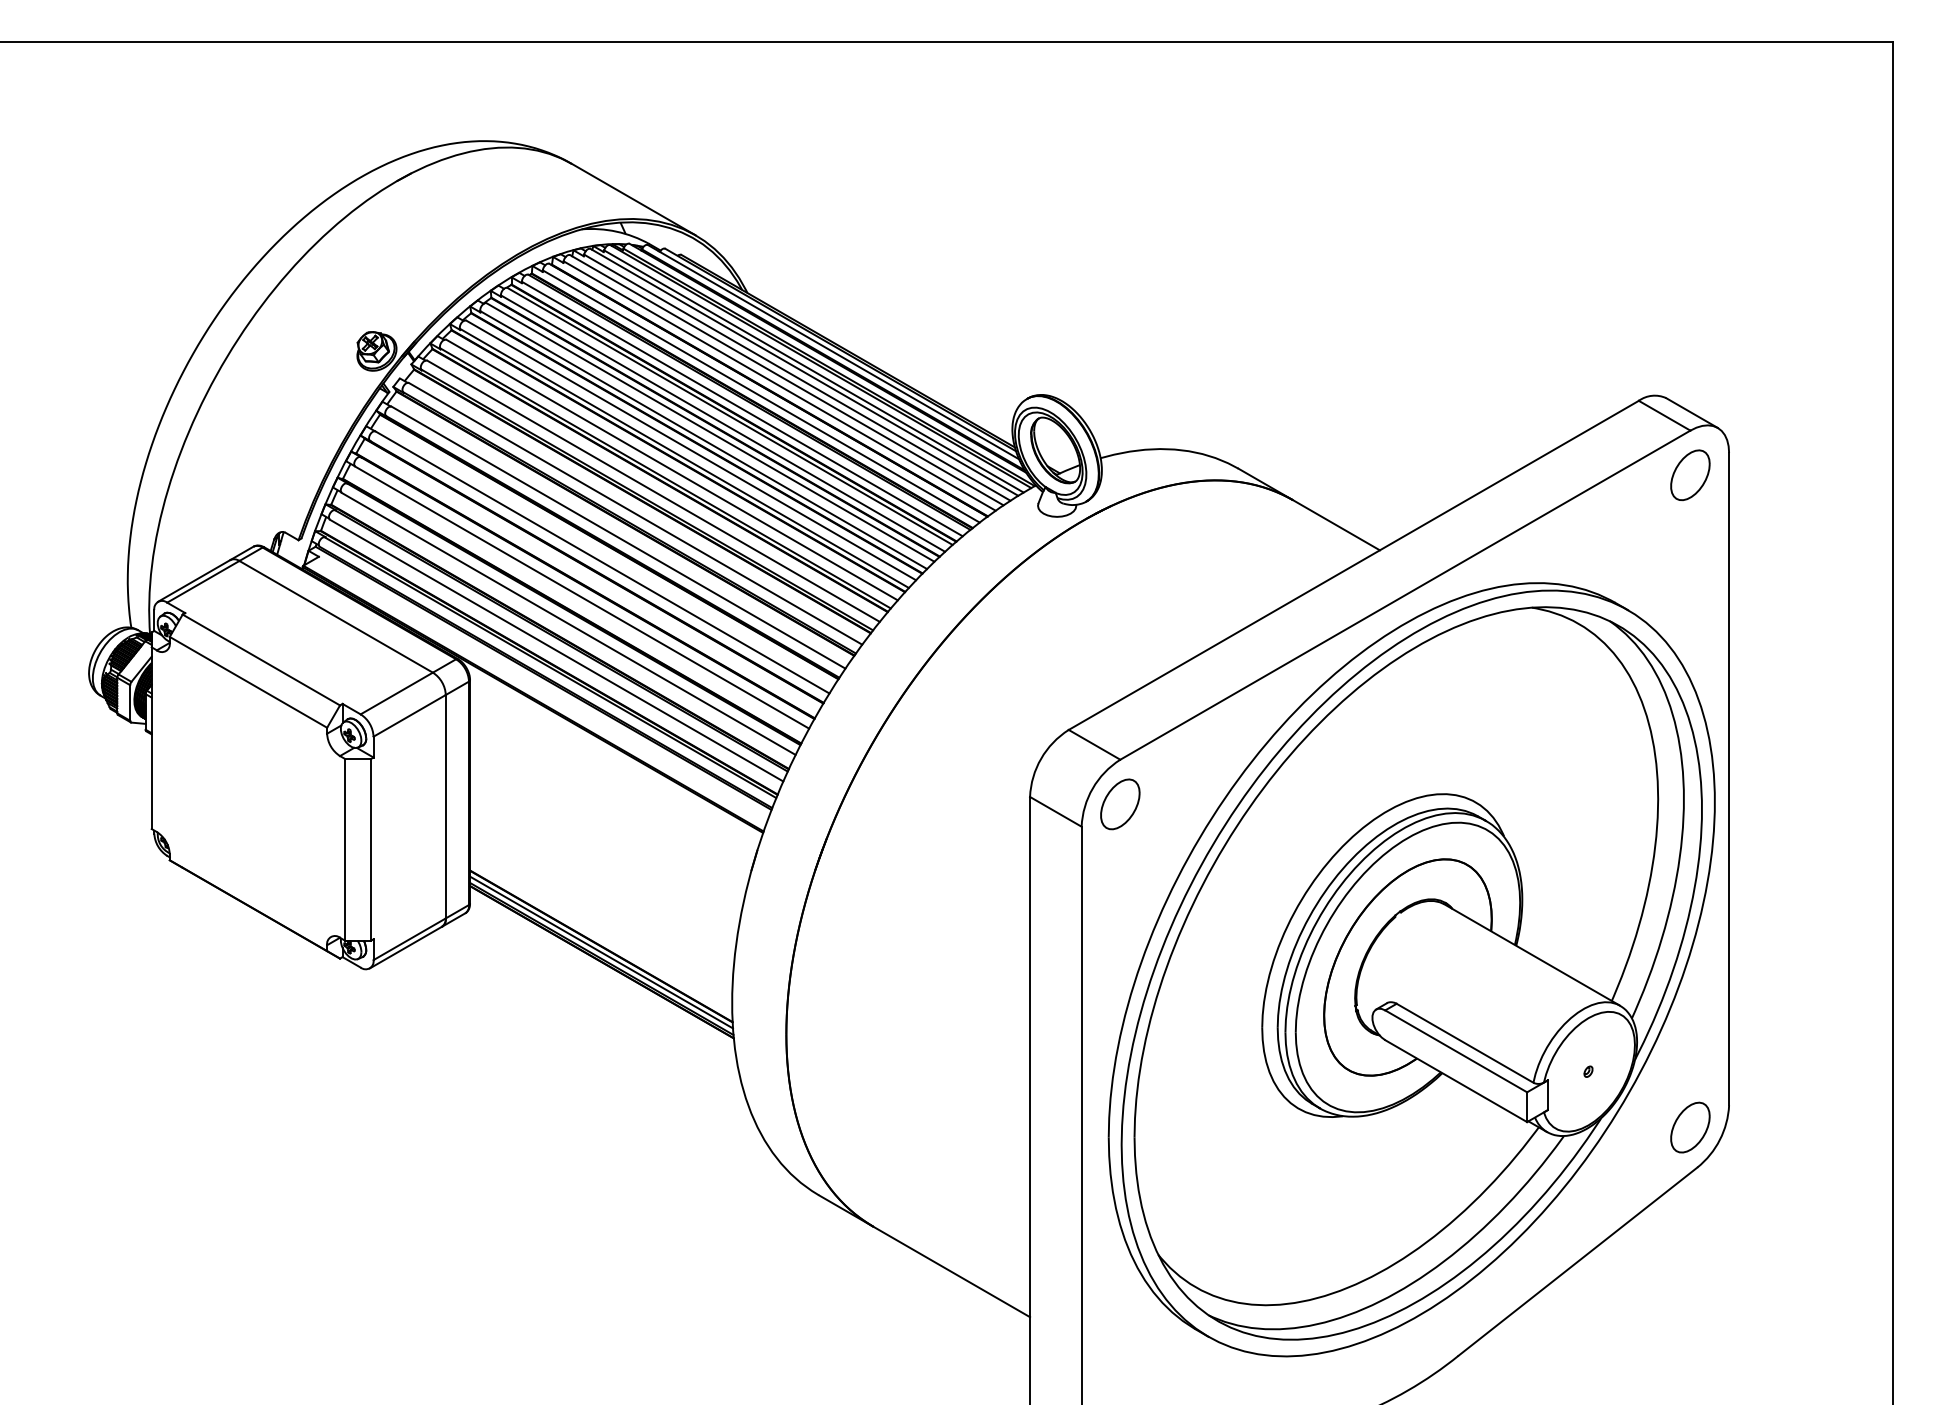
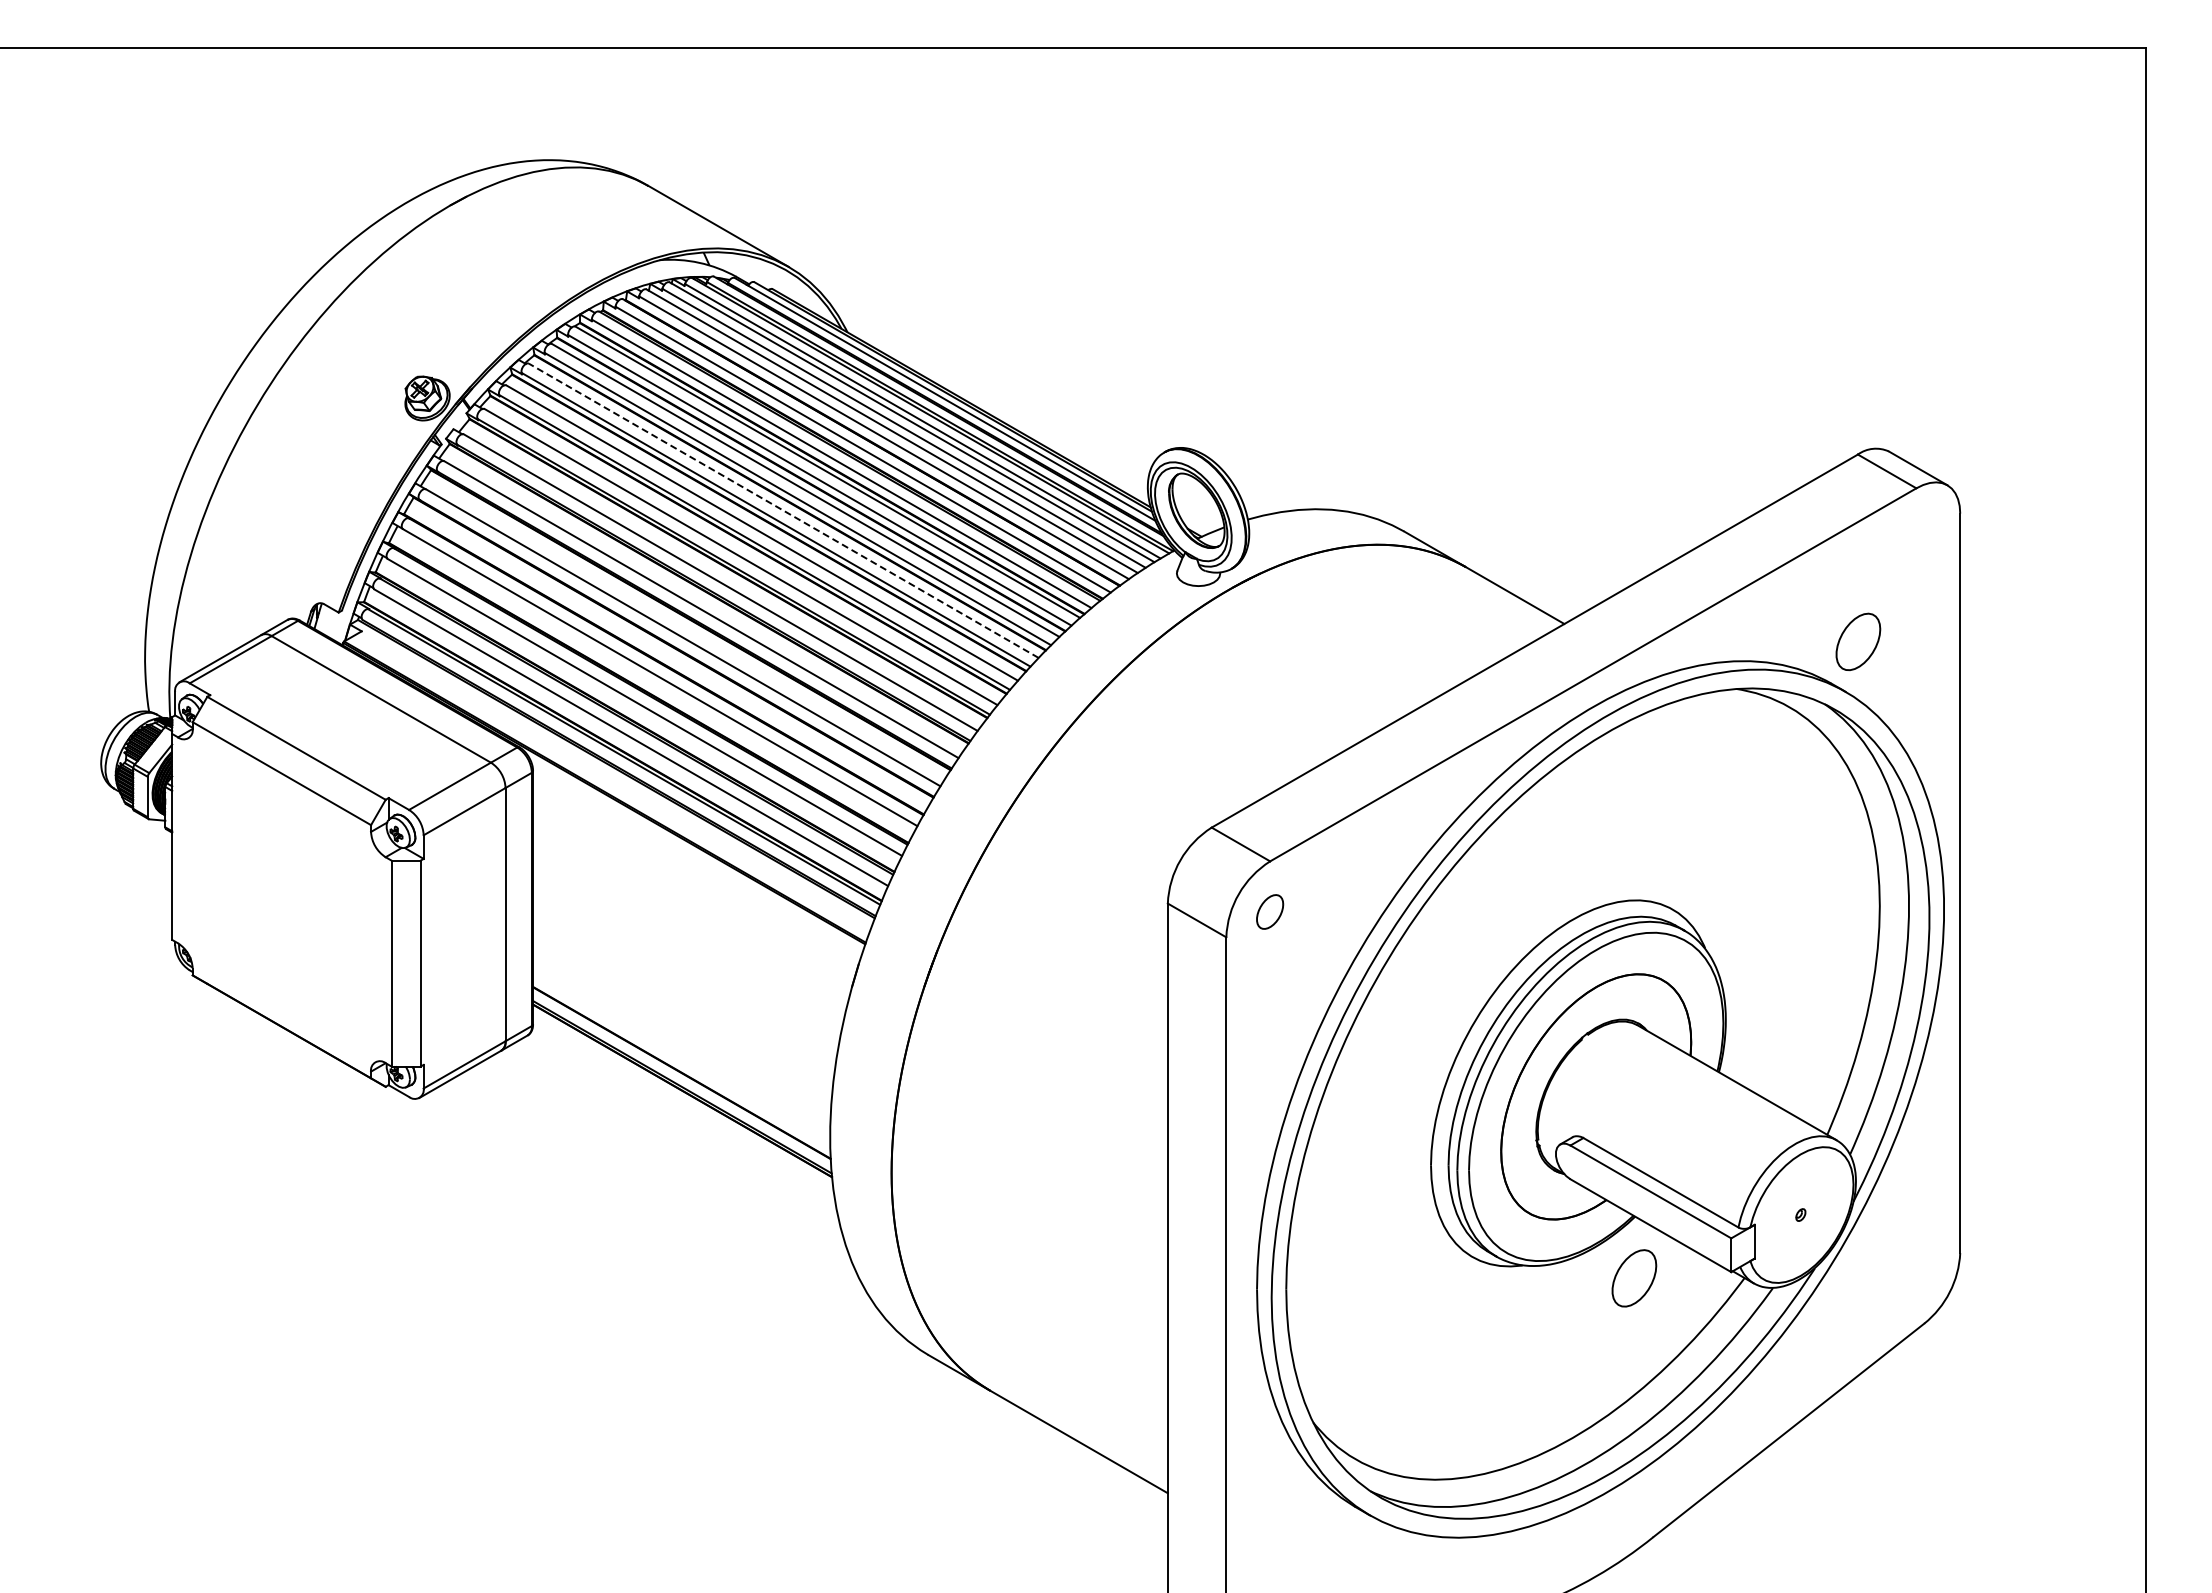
line: (690, 450) -> (783, 510), solid -> dashed
part: (1690, 474) -> (1858, 641), moved
part: (1119, 803) -> (1269, 911), size x0.6
line: (601, 952) -> (682, 1079), removed
part: (1690, 1127) -> (1634, 1278), moved

